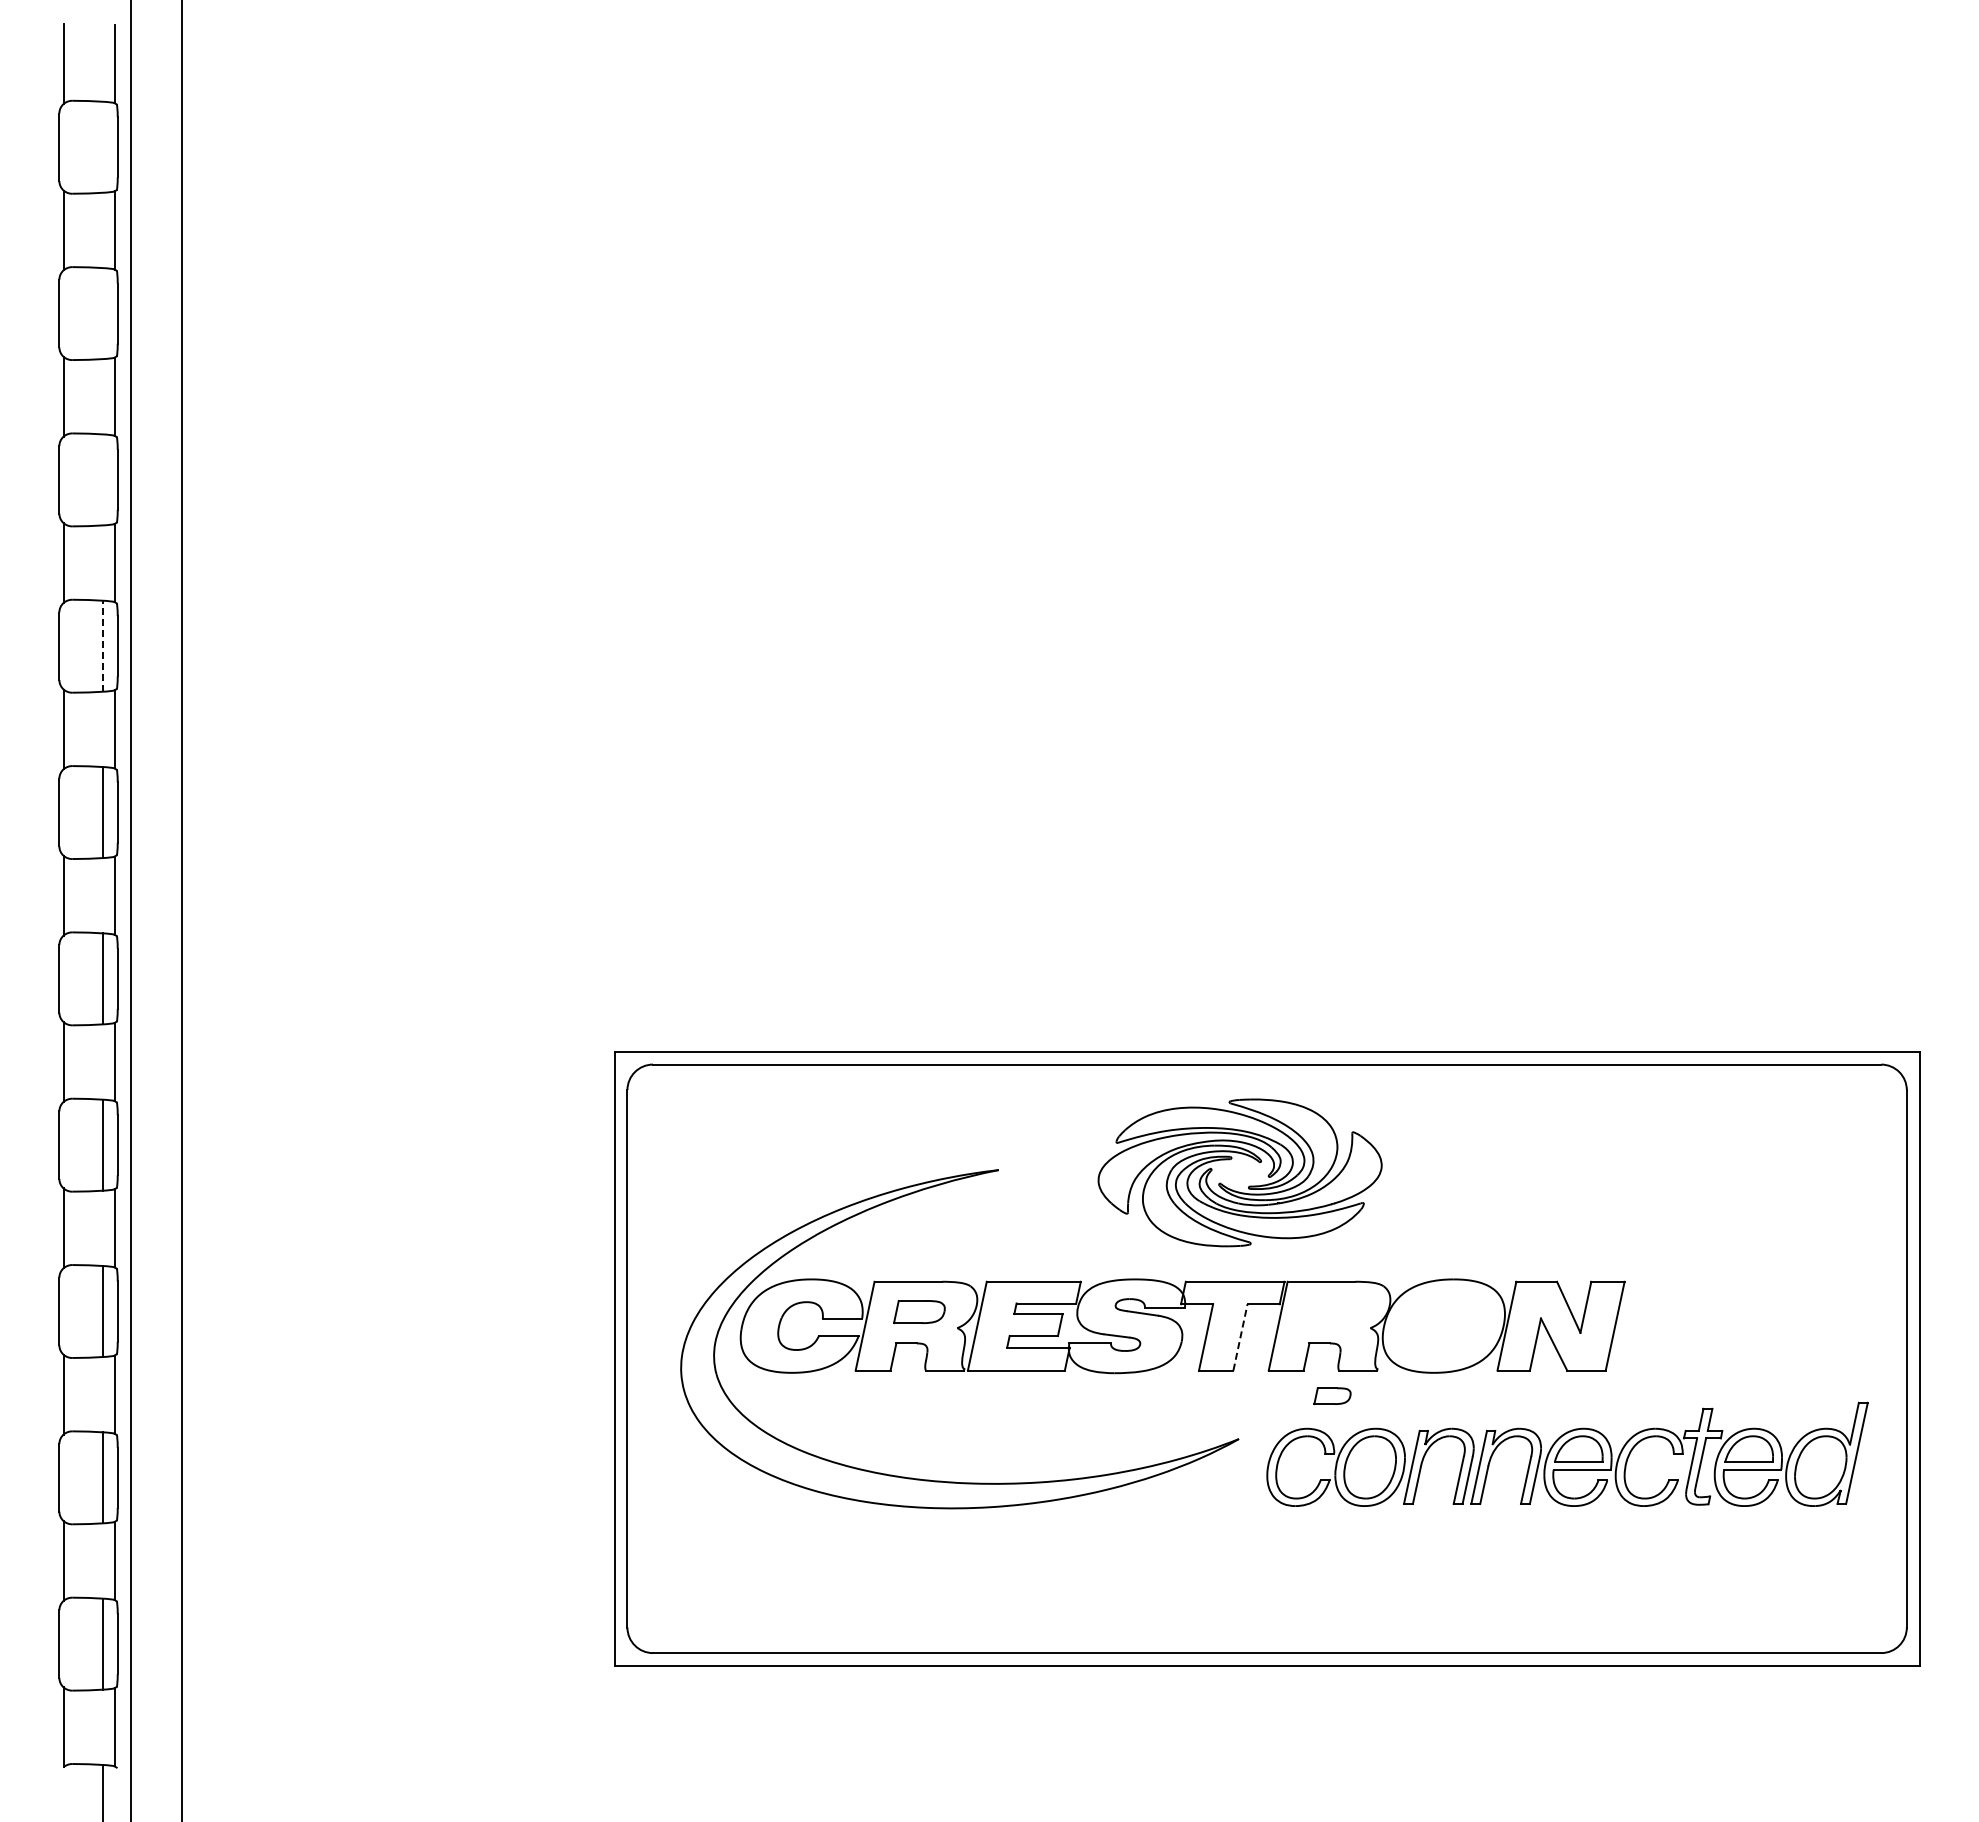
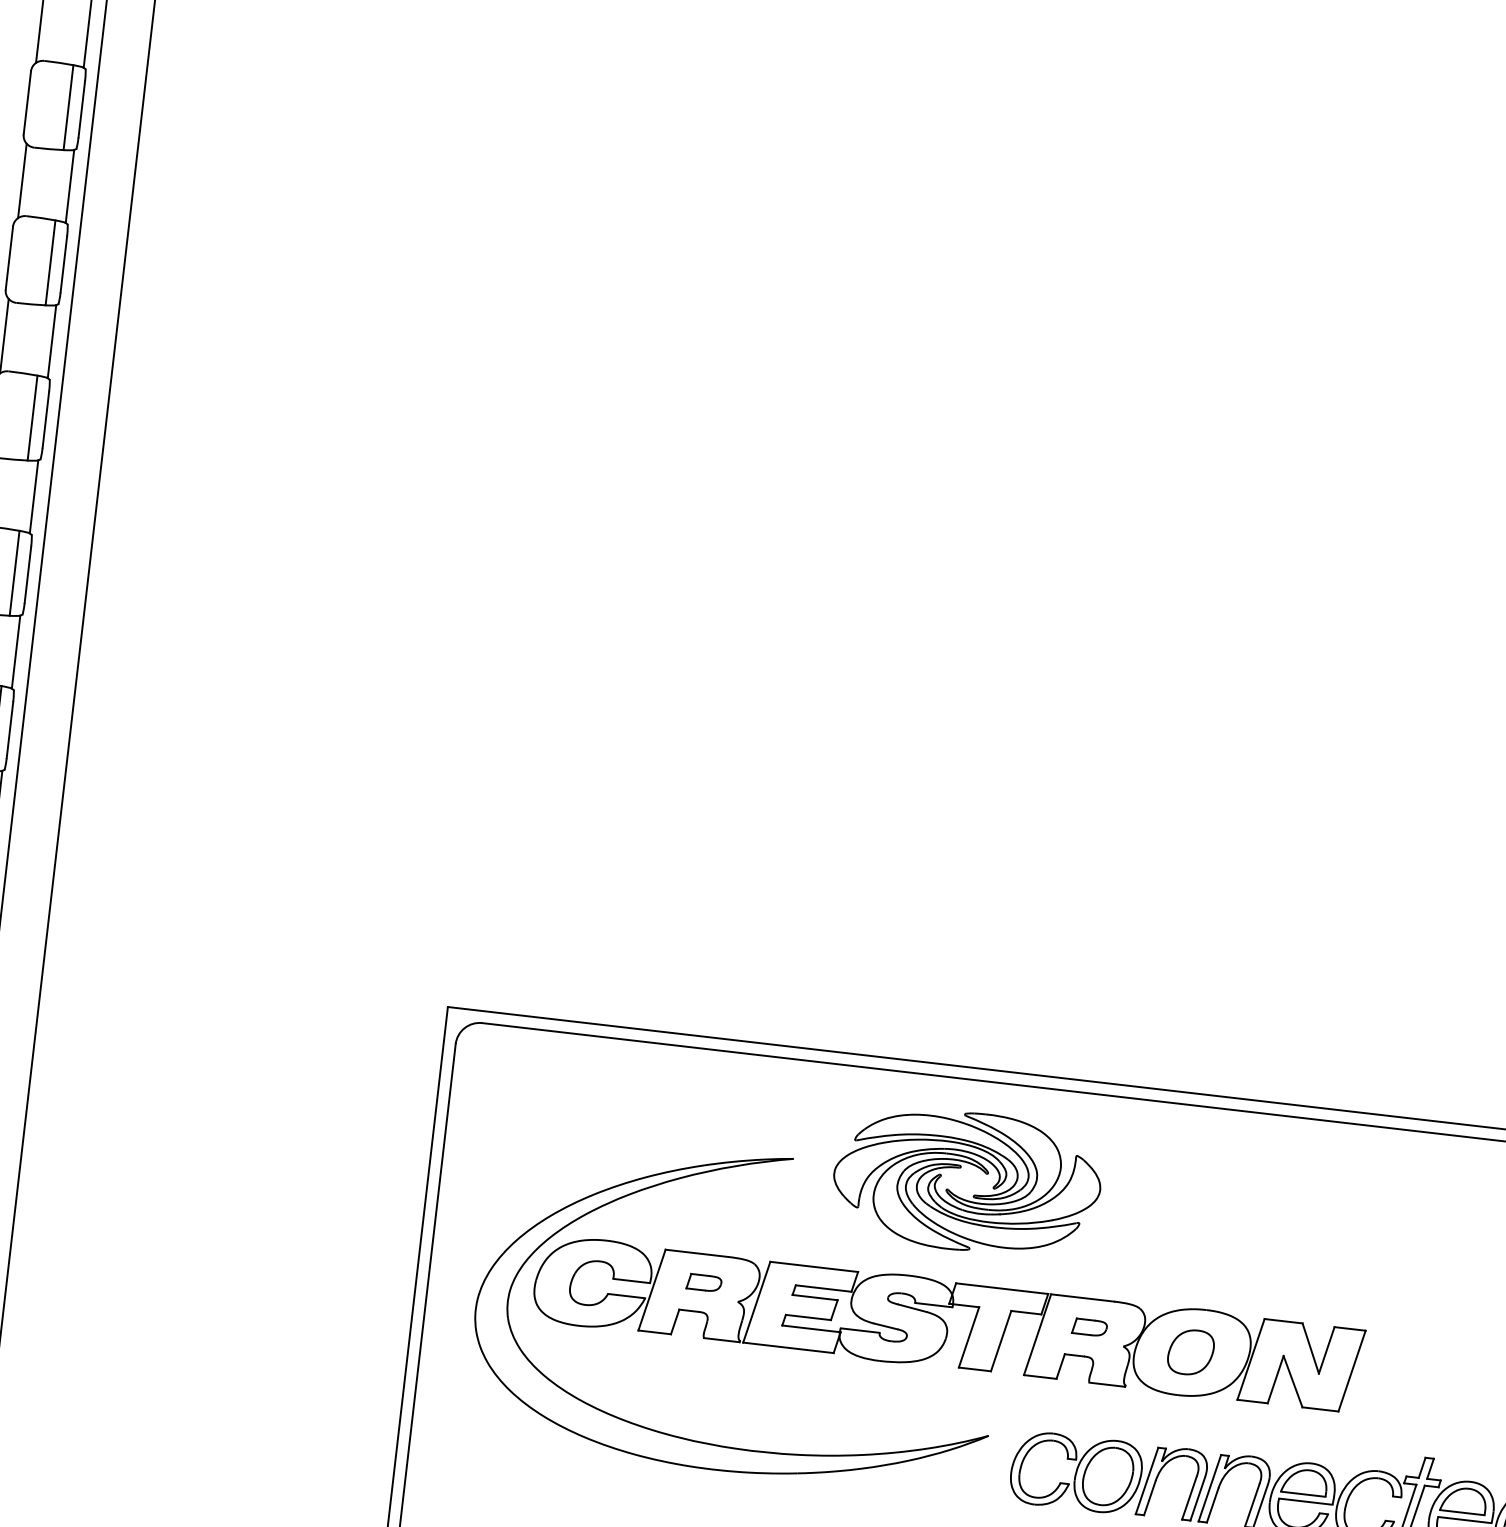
line: (103, 146) -> (68, 106), added
line: (103, 313) -> (50, 262), added
line: (103, 479) -> (32, 417), added
line: (103, 646) -> (14, 573), dashed -> solid
part: (1230, 1160) -> (959, 1169), moved
part: (919, 1312) -> (704, 1283), size x0.71
part: (1442, 1325) -> (1190, 1351), added
line: (1240, 1337) -> (1001, 1341), dashed -> solid
part: (1332, 1396) -> (1089, 1327), moved

